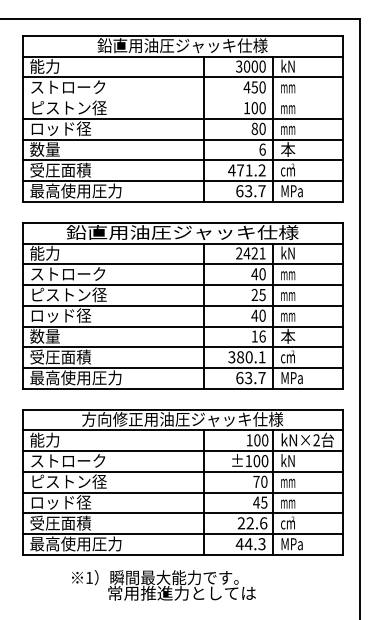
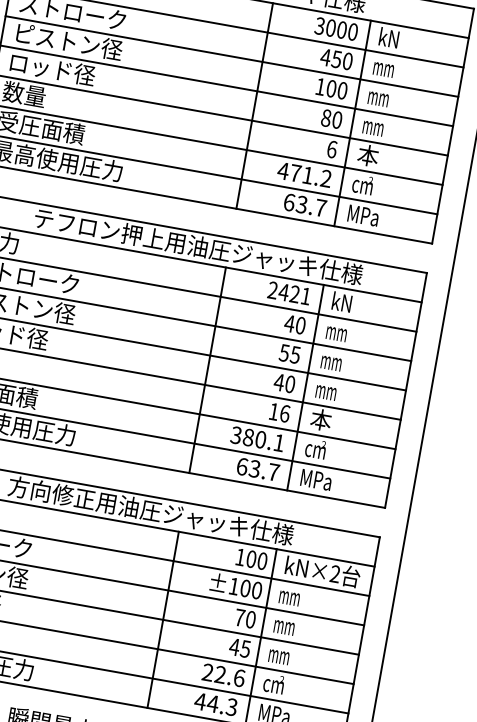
line: (182, 98) -> (231, 56), added
text: (182, 232) -> (197, 246), 鉛直用油圧ジャッキ仕様 -> テフロン押上用油圧ジャッキ仕様
text: (254, 294) -> (284, 352), 25 -> 55
text: (288, 460) -> (290, 595), kN -> mm

